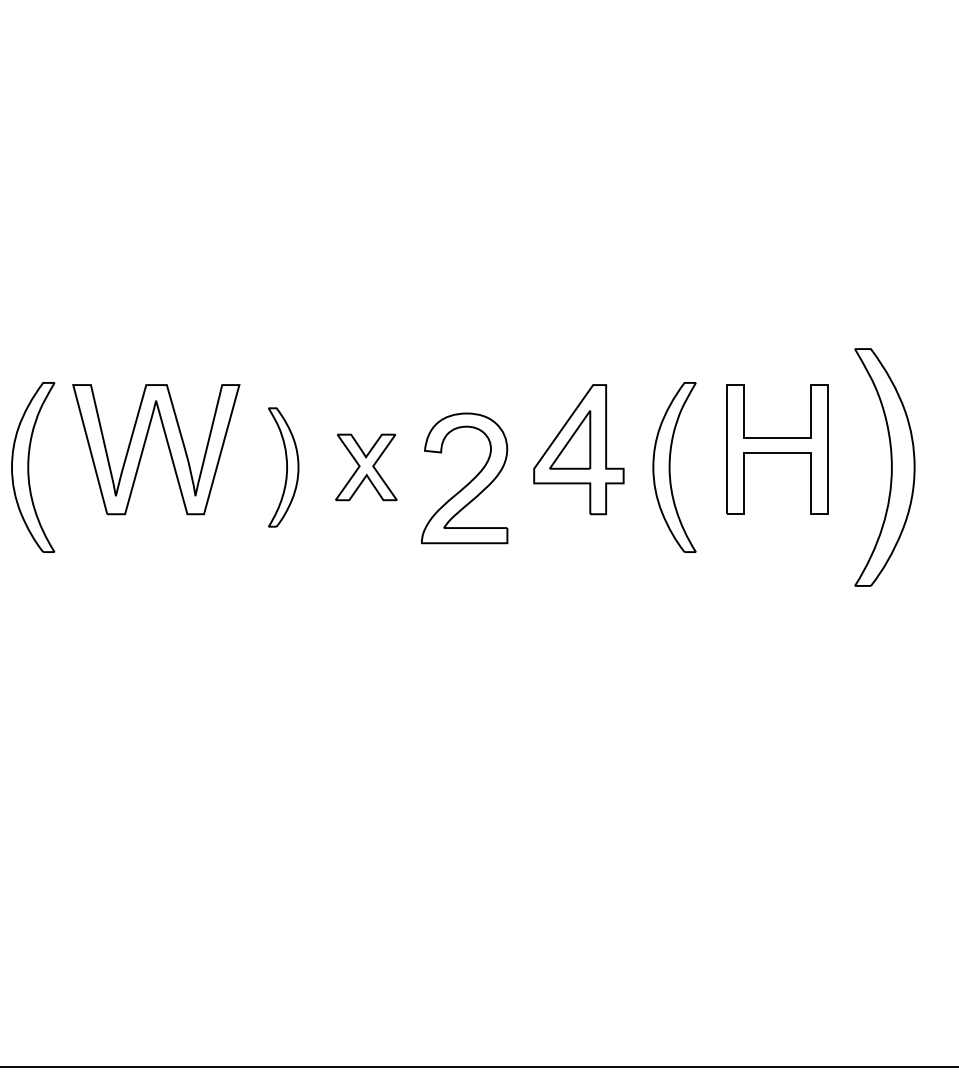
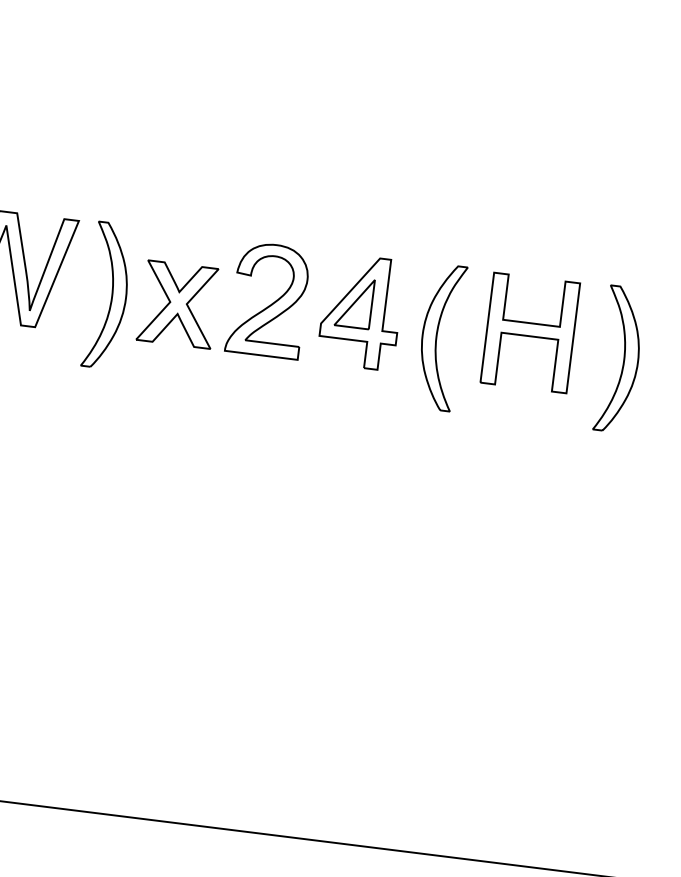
part: (283, 467) -> (107, 295), size x1.43
part: (366, 467) -> (178, 304), size x1.43
part: (885, 467) -> (620, 359), size x0.71
part: (464, 478) -> (268, 300), moved

